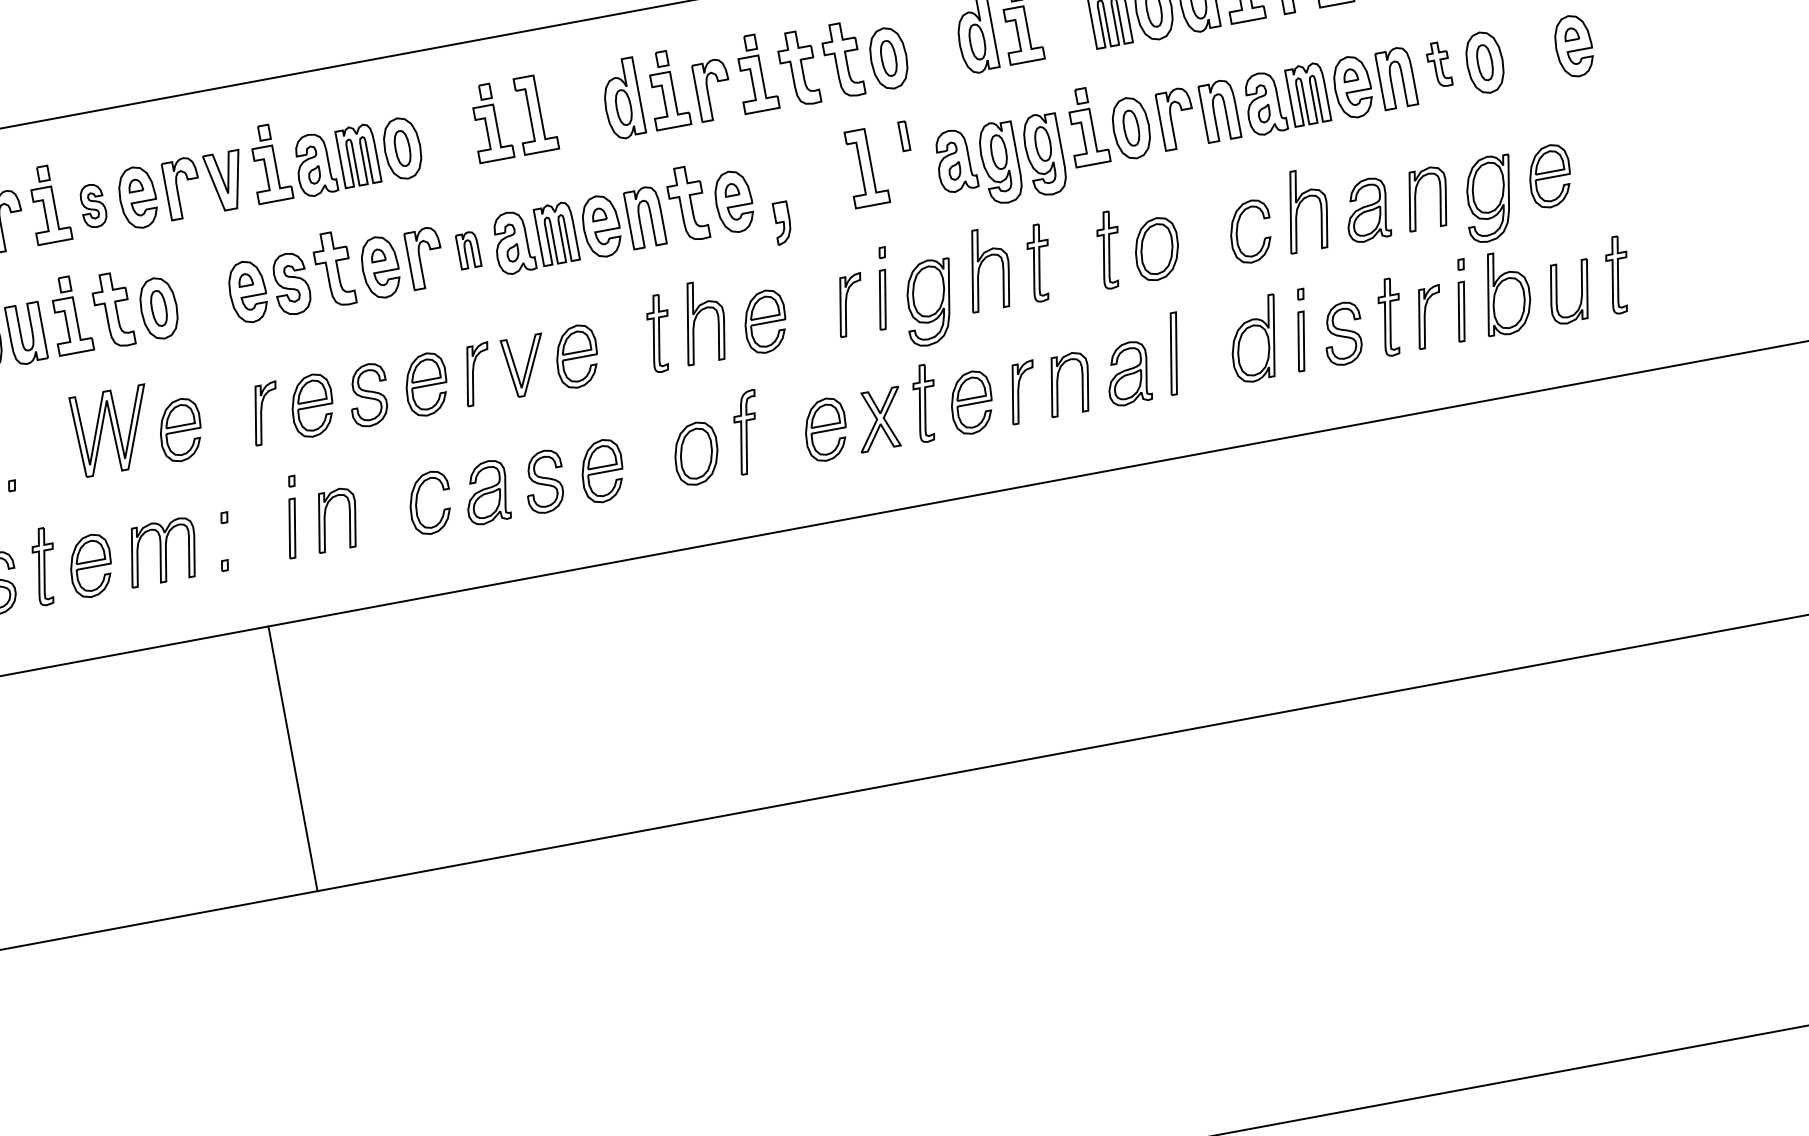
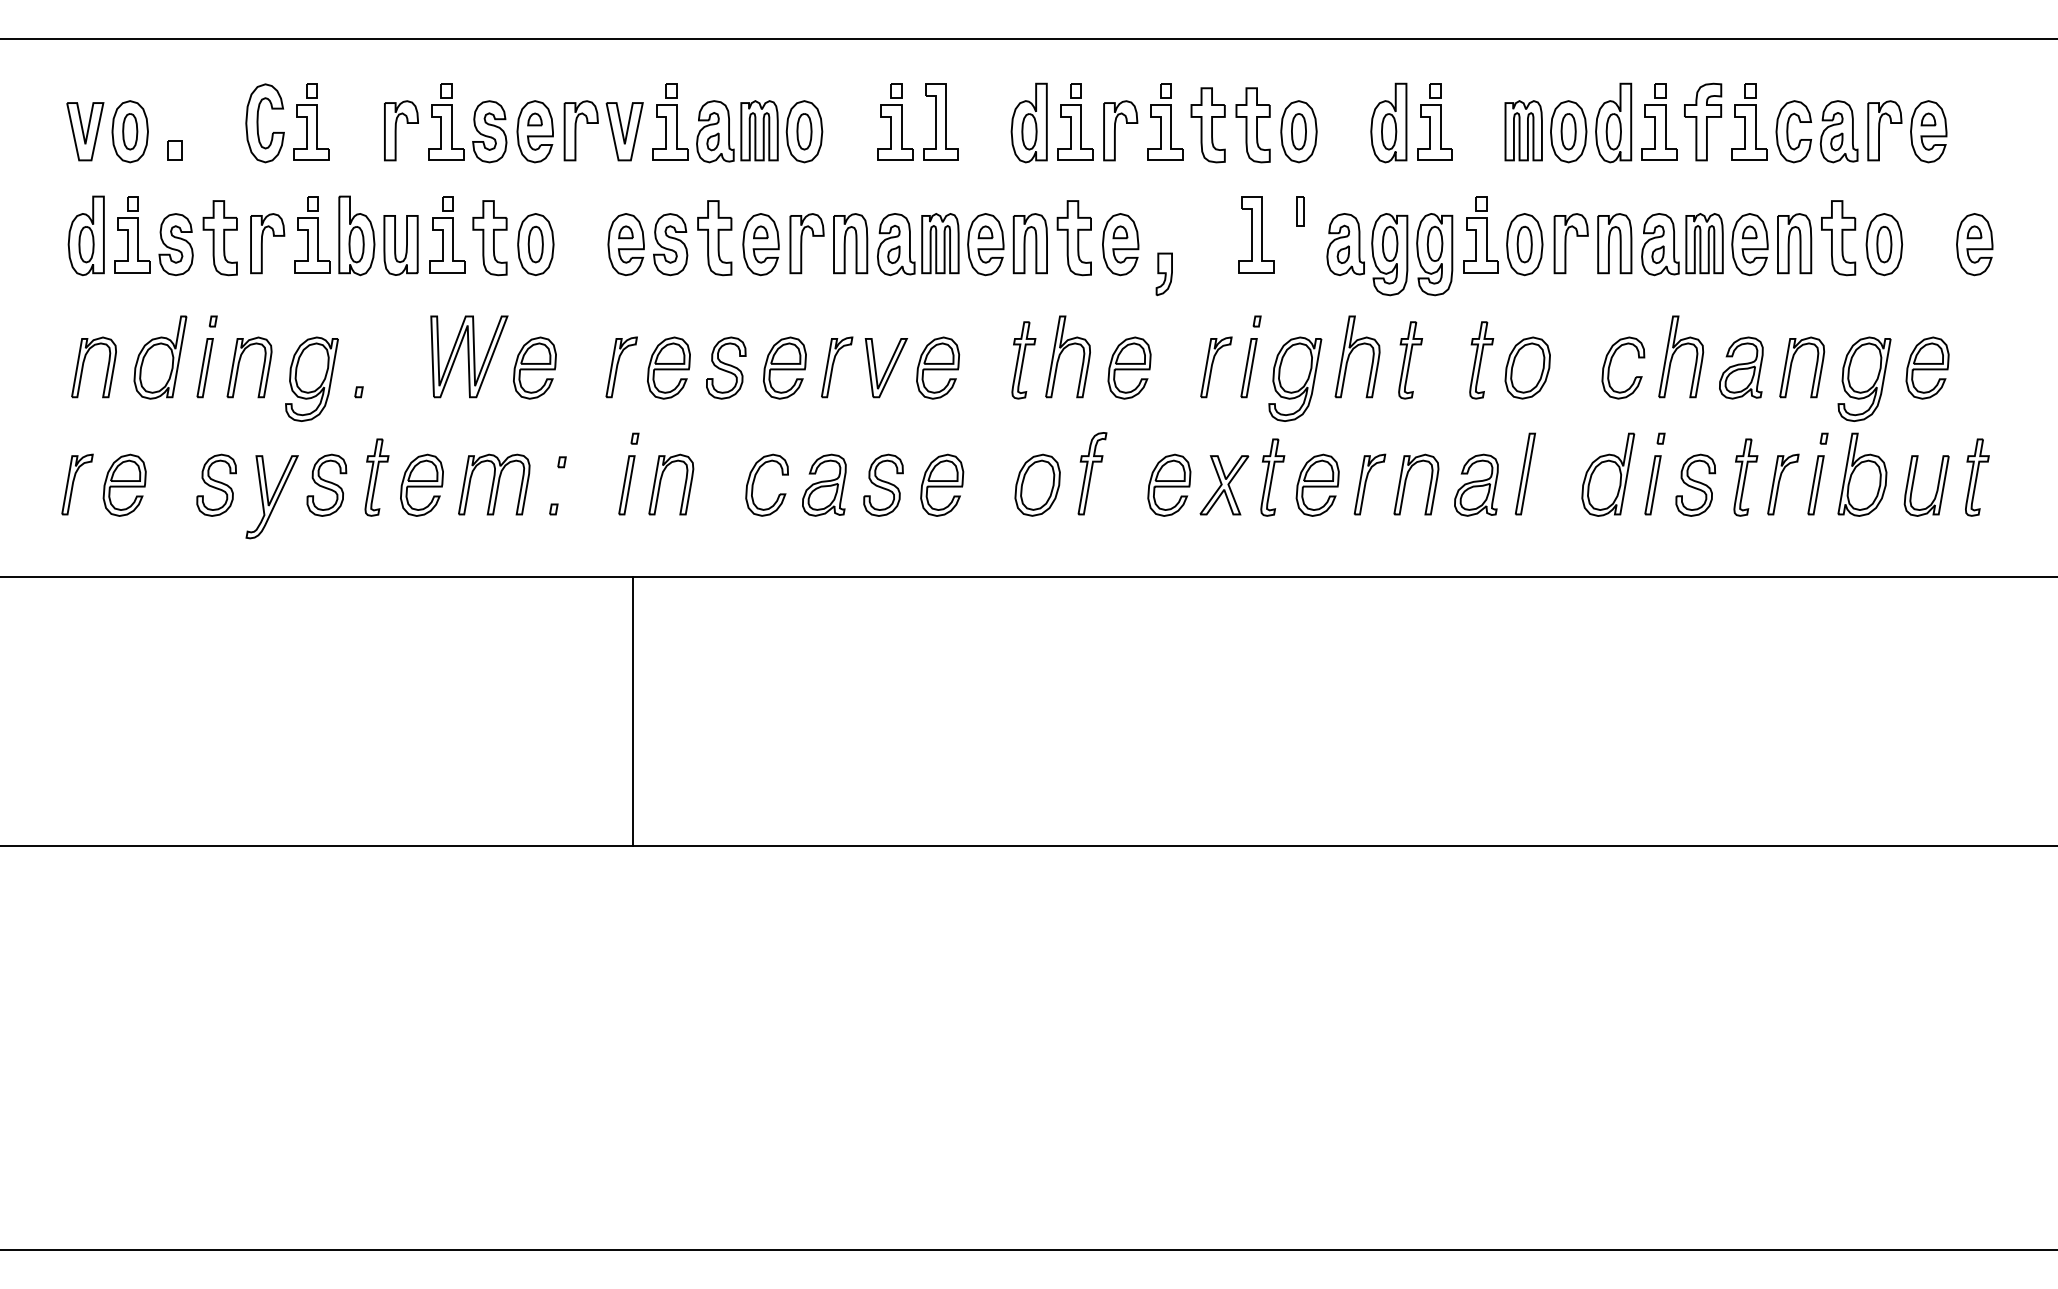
part: (1438, 65) -> (1838, 238), size x1.67
part: (92, 205) -> (489, 131), size x1.43
part: (468, 250) -> (850, 243), size x1.67
line: (292, 758) -> (633, 711), moved

